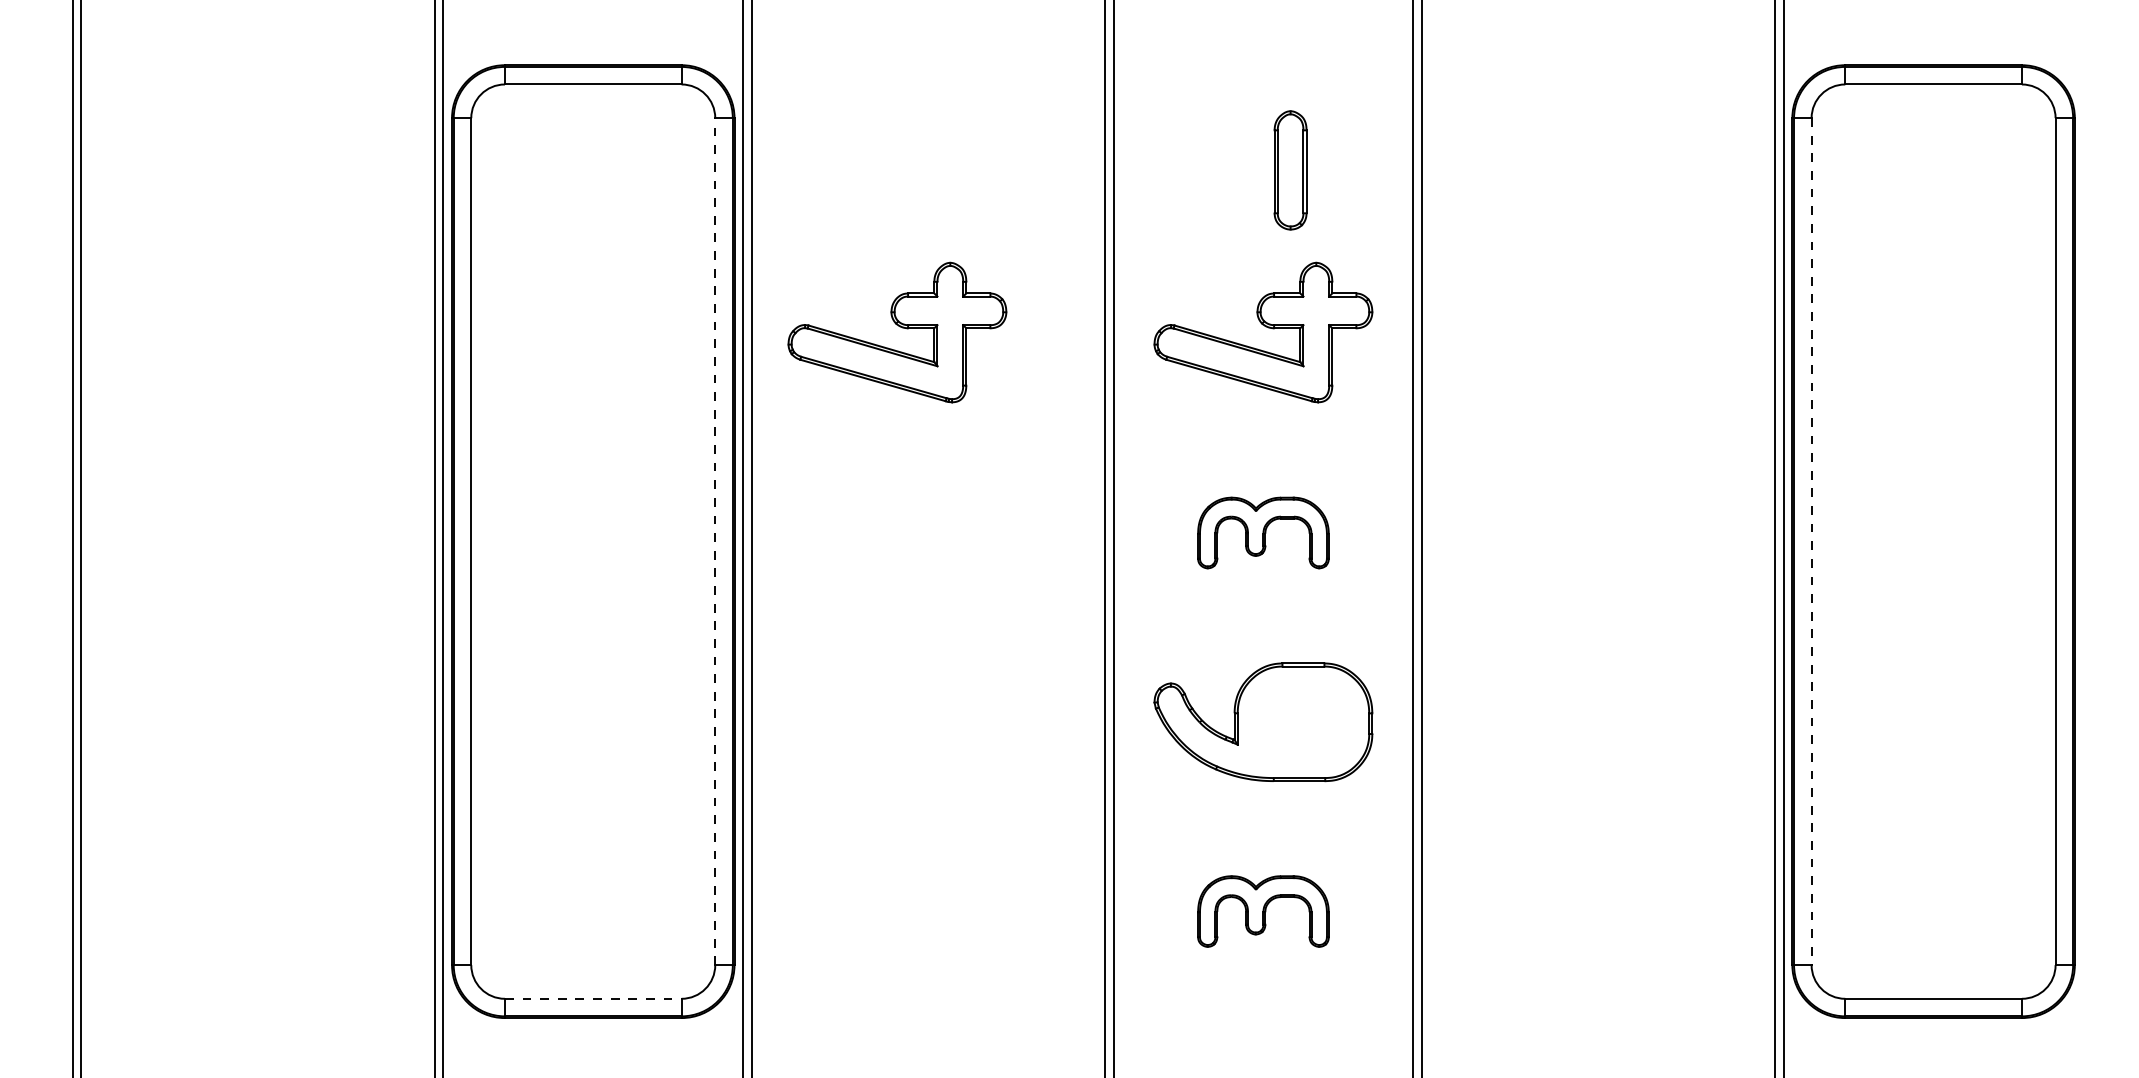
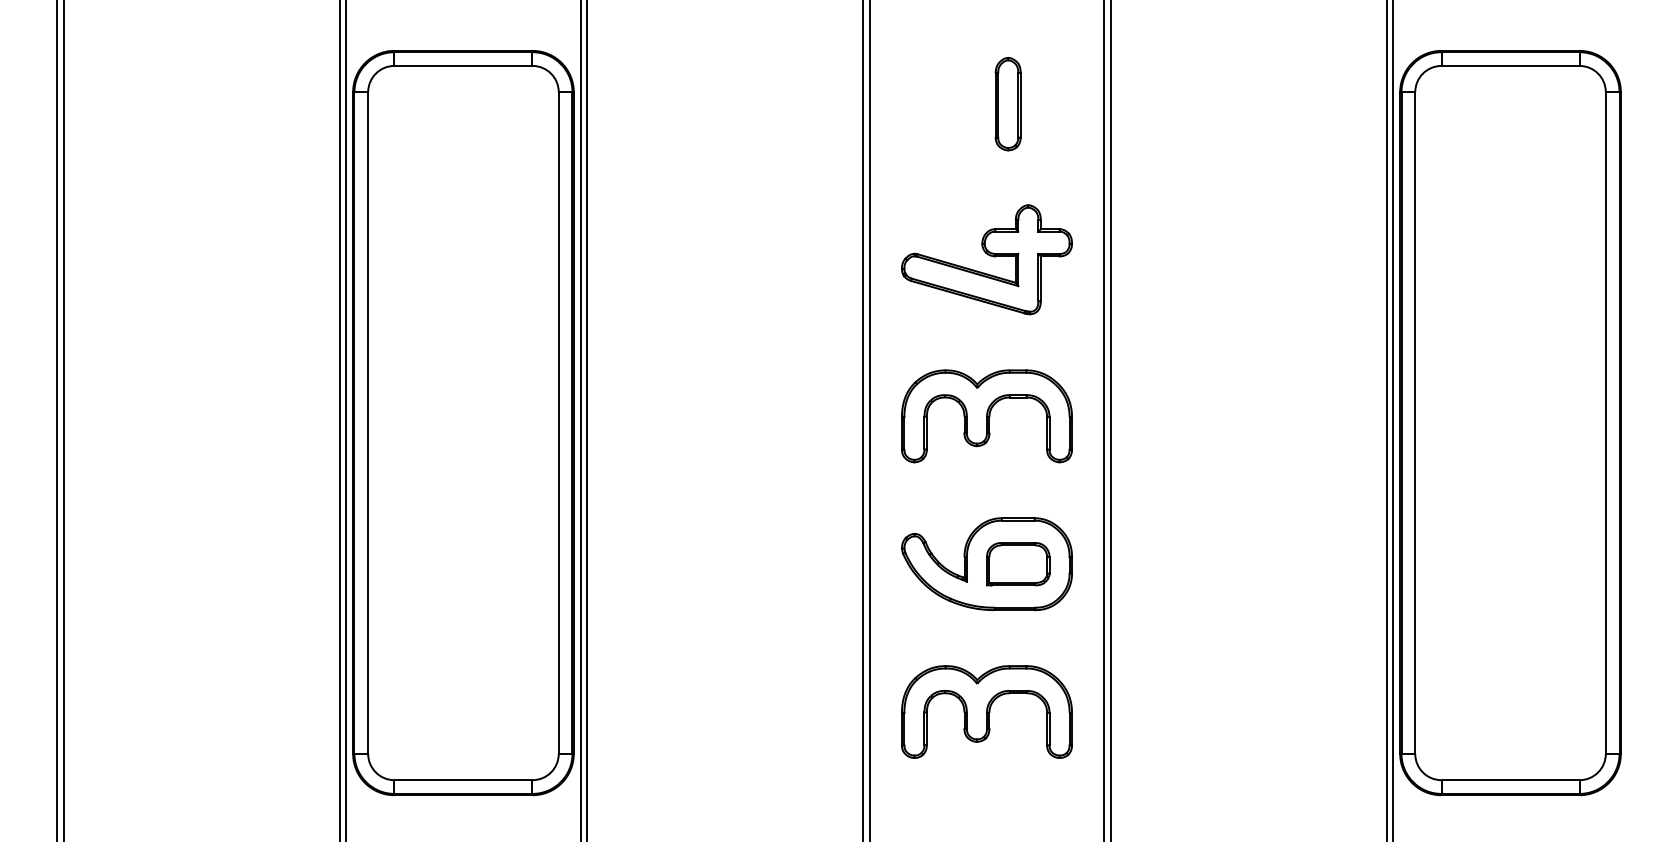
part: (1290, 170) -> (1008, 104), moved
part: (897, 332) -> (701, 259), removed
part: (1263, 532) -> (987, 415), size x1.67
line: (715, 541) -> (558, 422), dashed -> solid
line: (1811, 541) -> (1415, 422), dashed -> solid
part: (1303, 722) -> (1018, 564), added
part: (1263, 911) -> (987, 711), size x1.67
line: (593, 998) -> (463, 779), dashed -> solid

